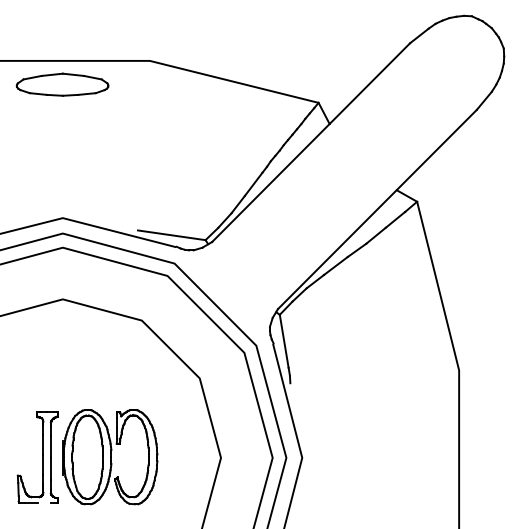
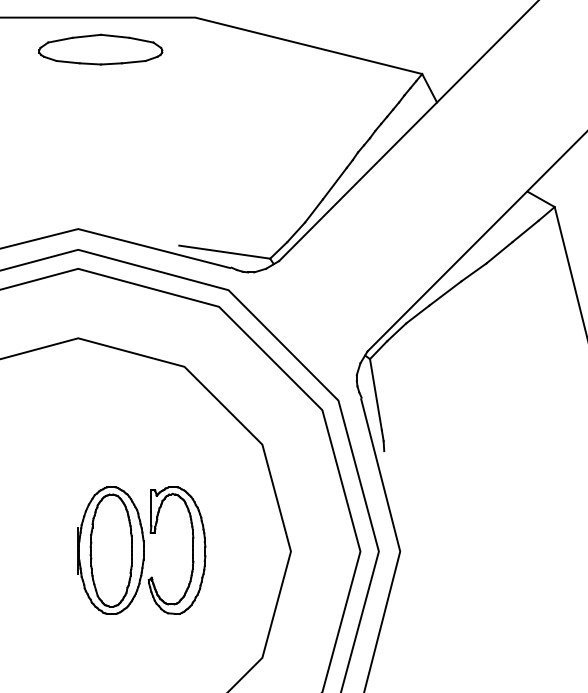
part: (62, 84) -> (100, 49), moved
part: (37, 457) -> (44, 550), removed

